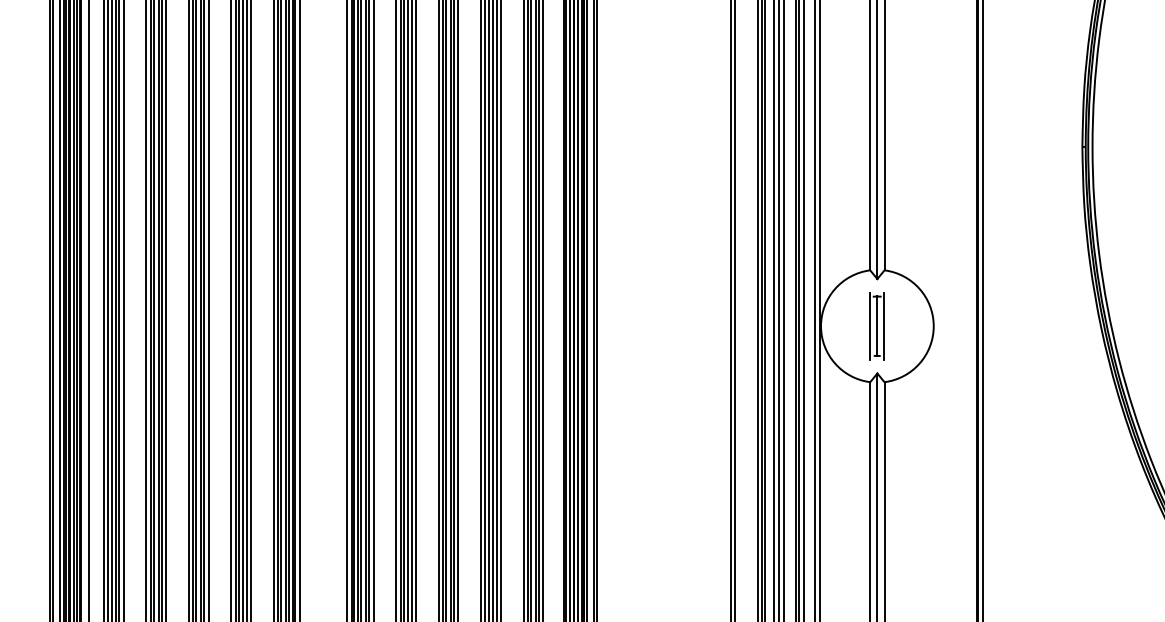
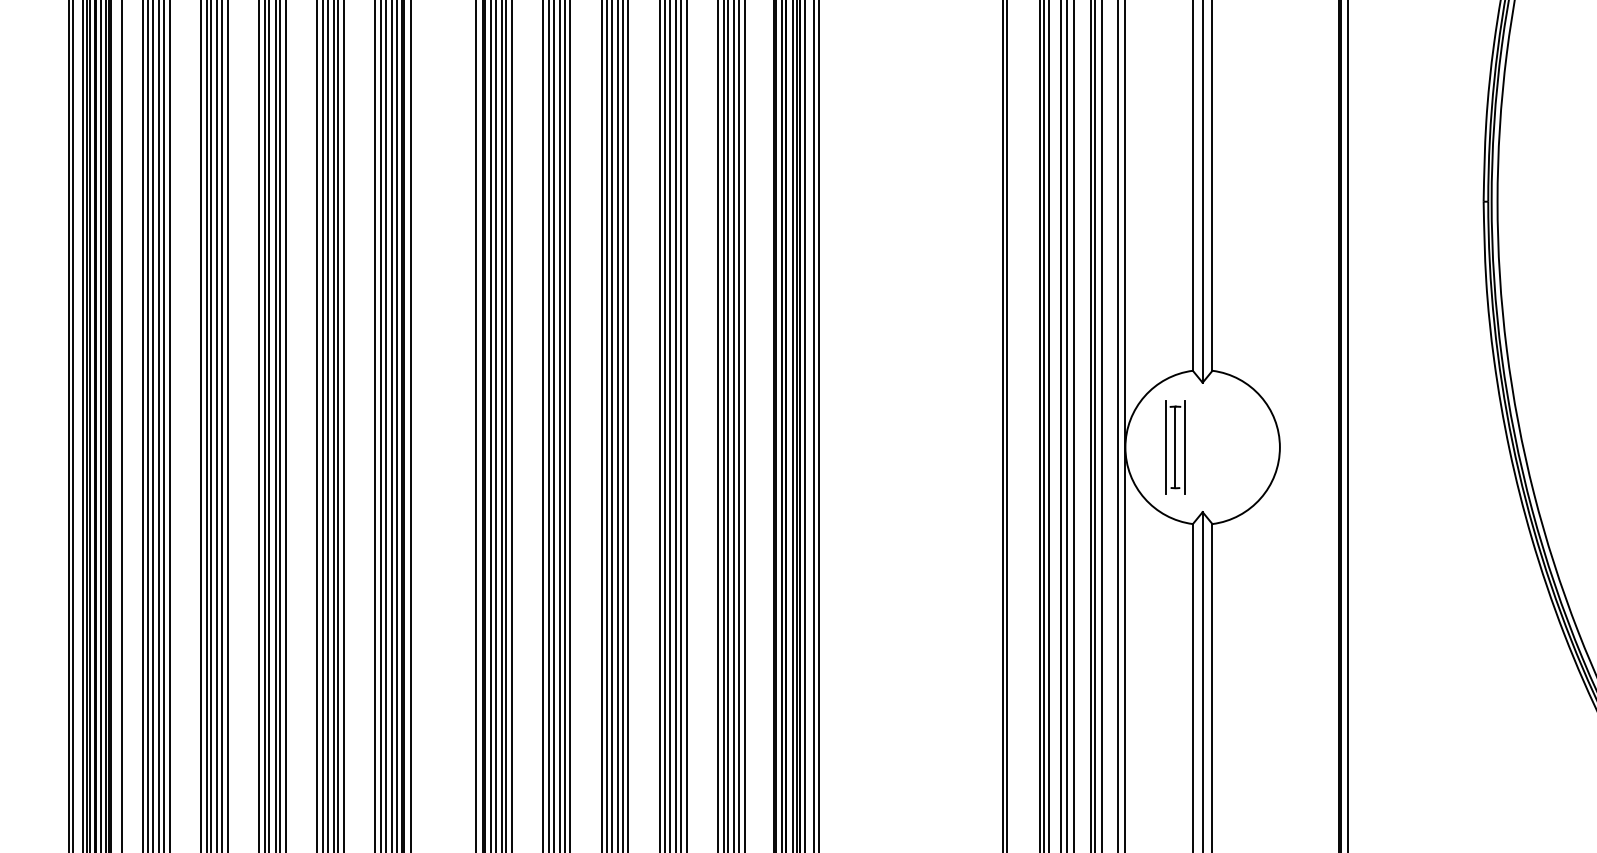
part: (877, 326) -> (1175, 447), moved

